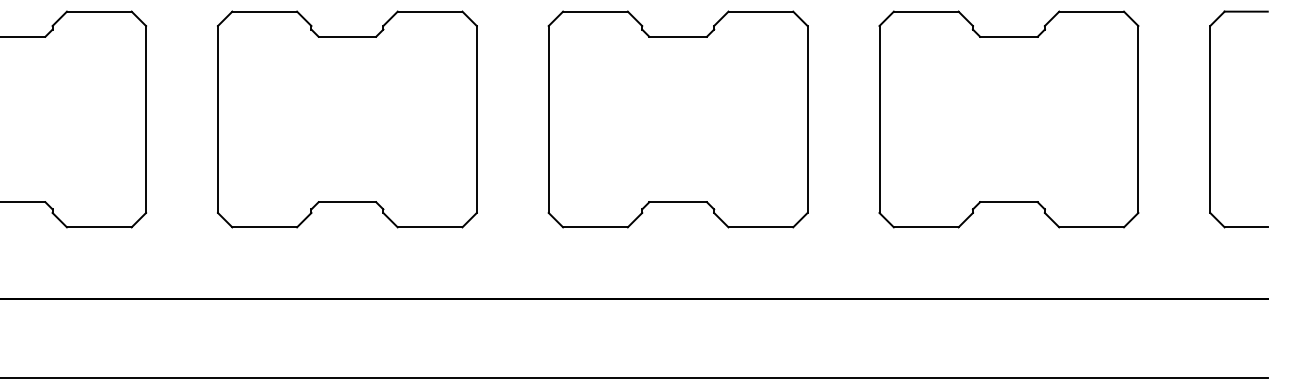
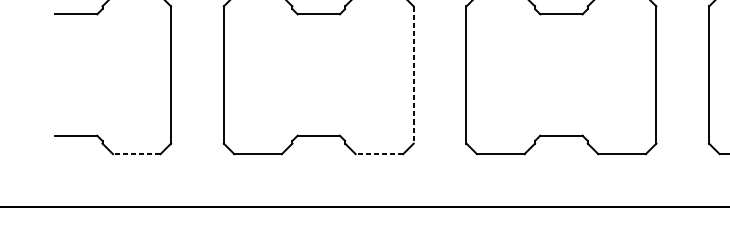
line: (476, 119) -> (413, 75), solid -> dashed
line: (98, 227) -> (136, 154), solid -> dashed
line: (429, 227) -> (379, 154), solid -> dashed

